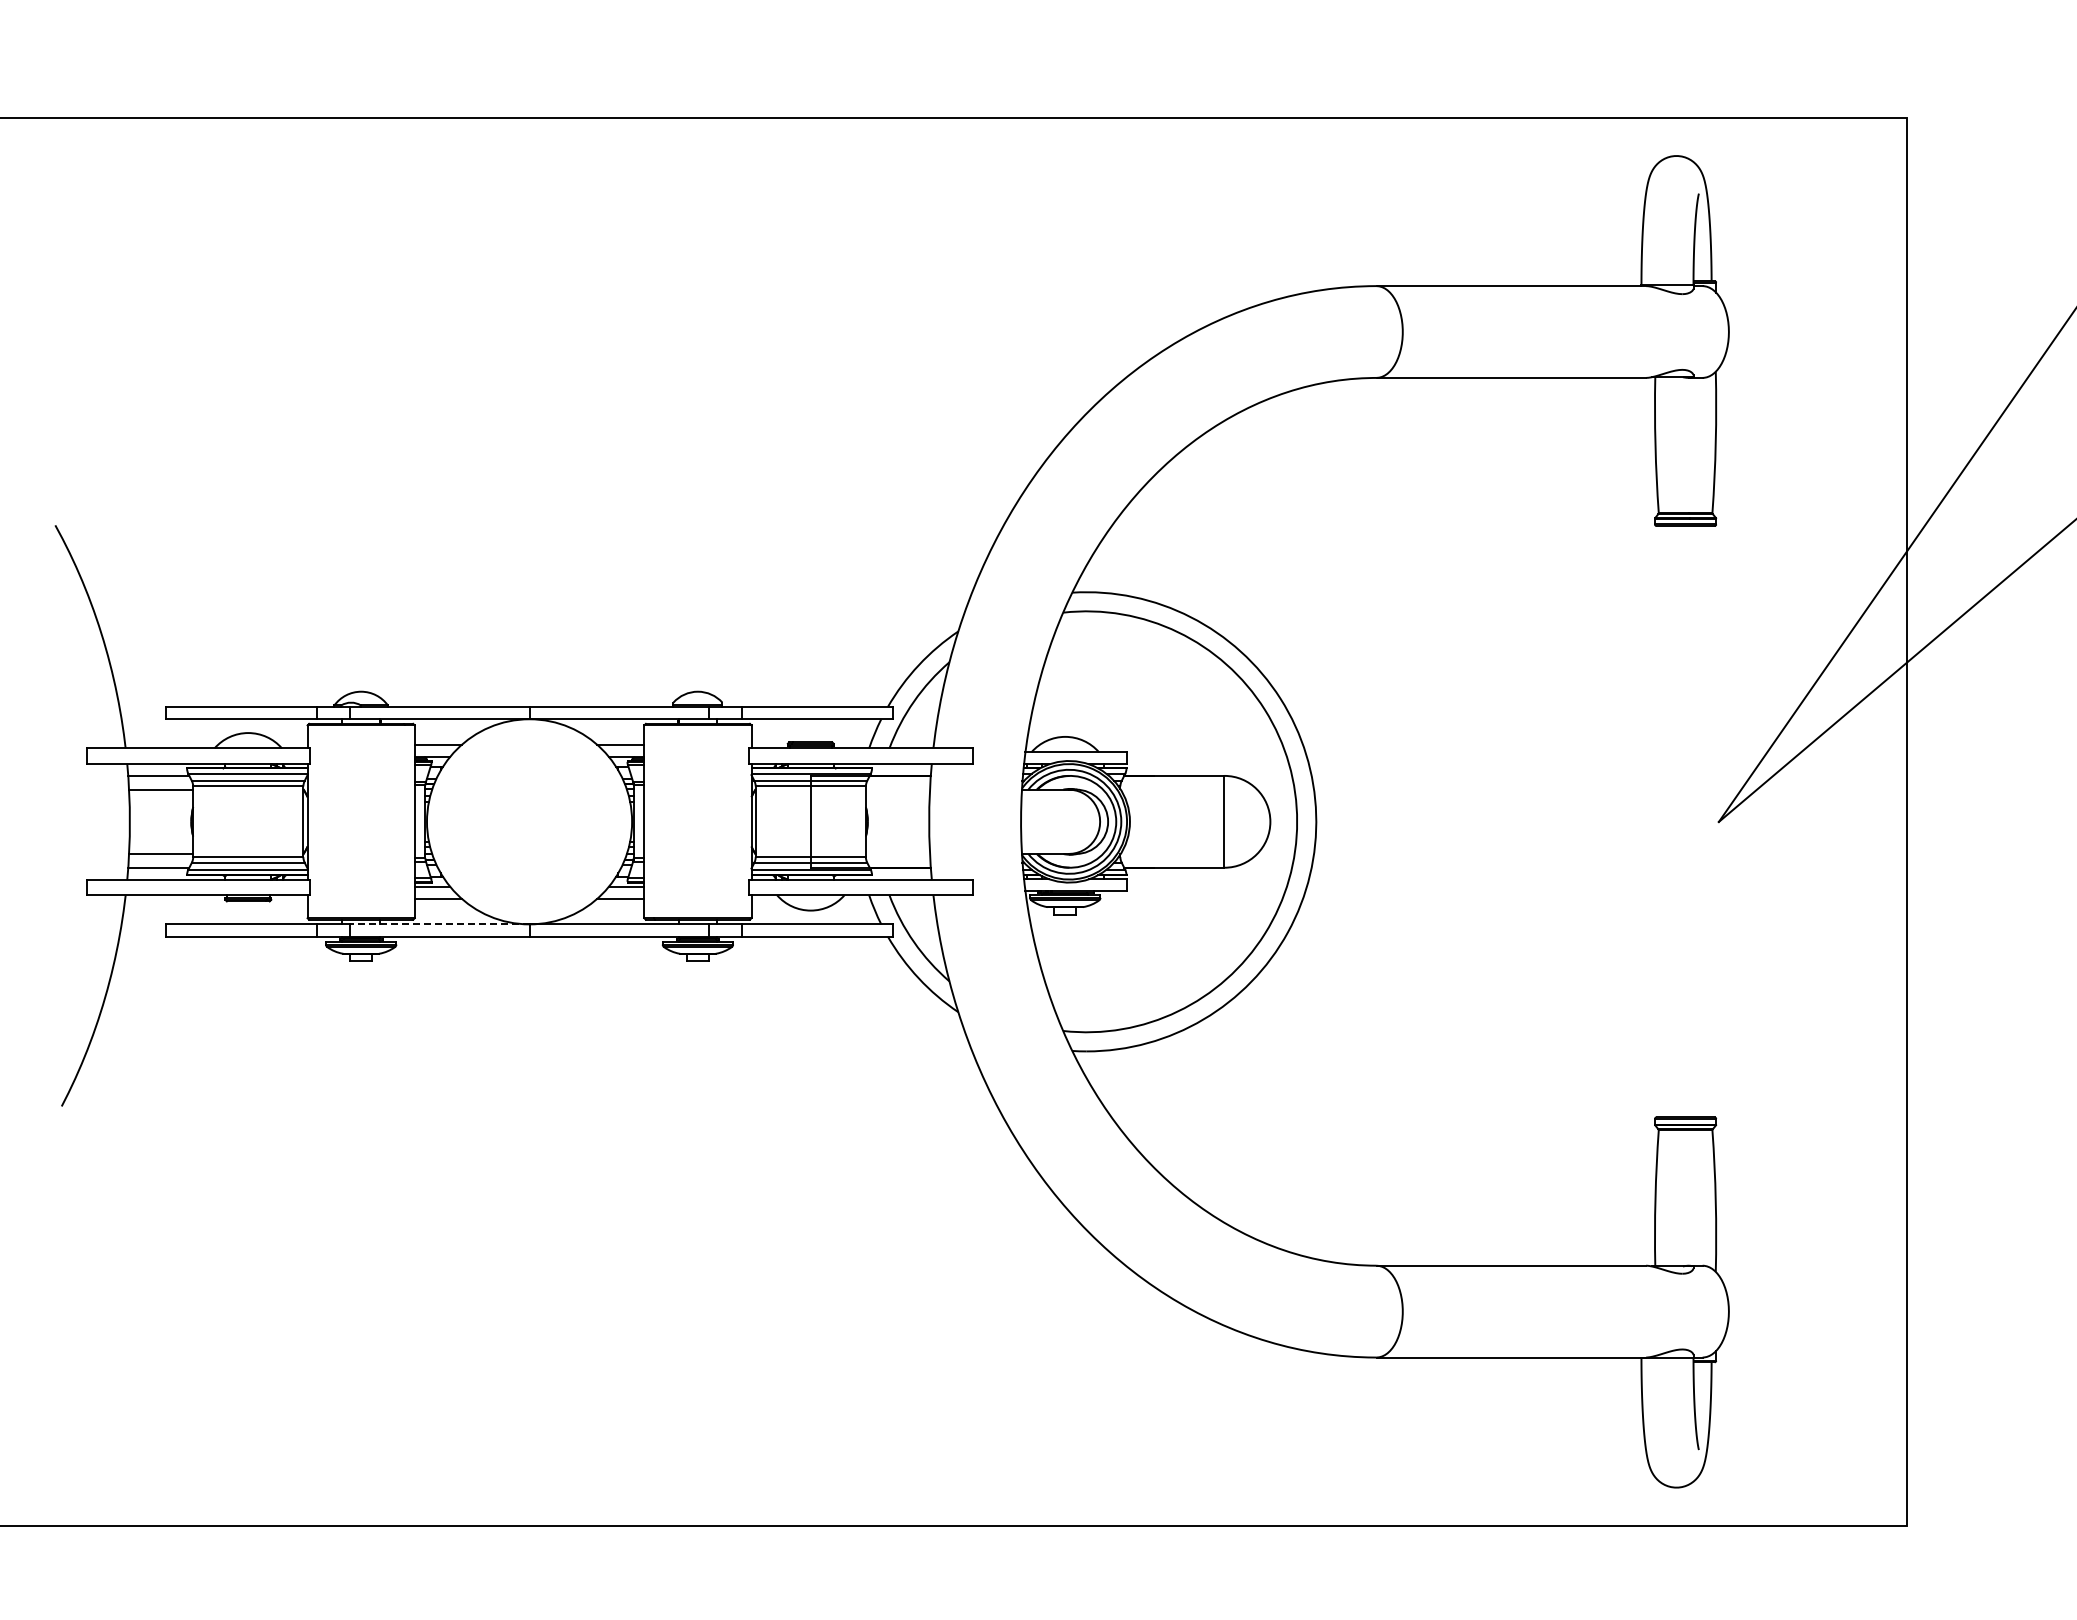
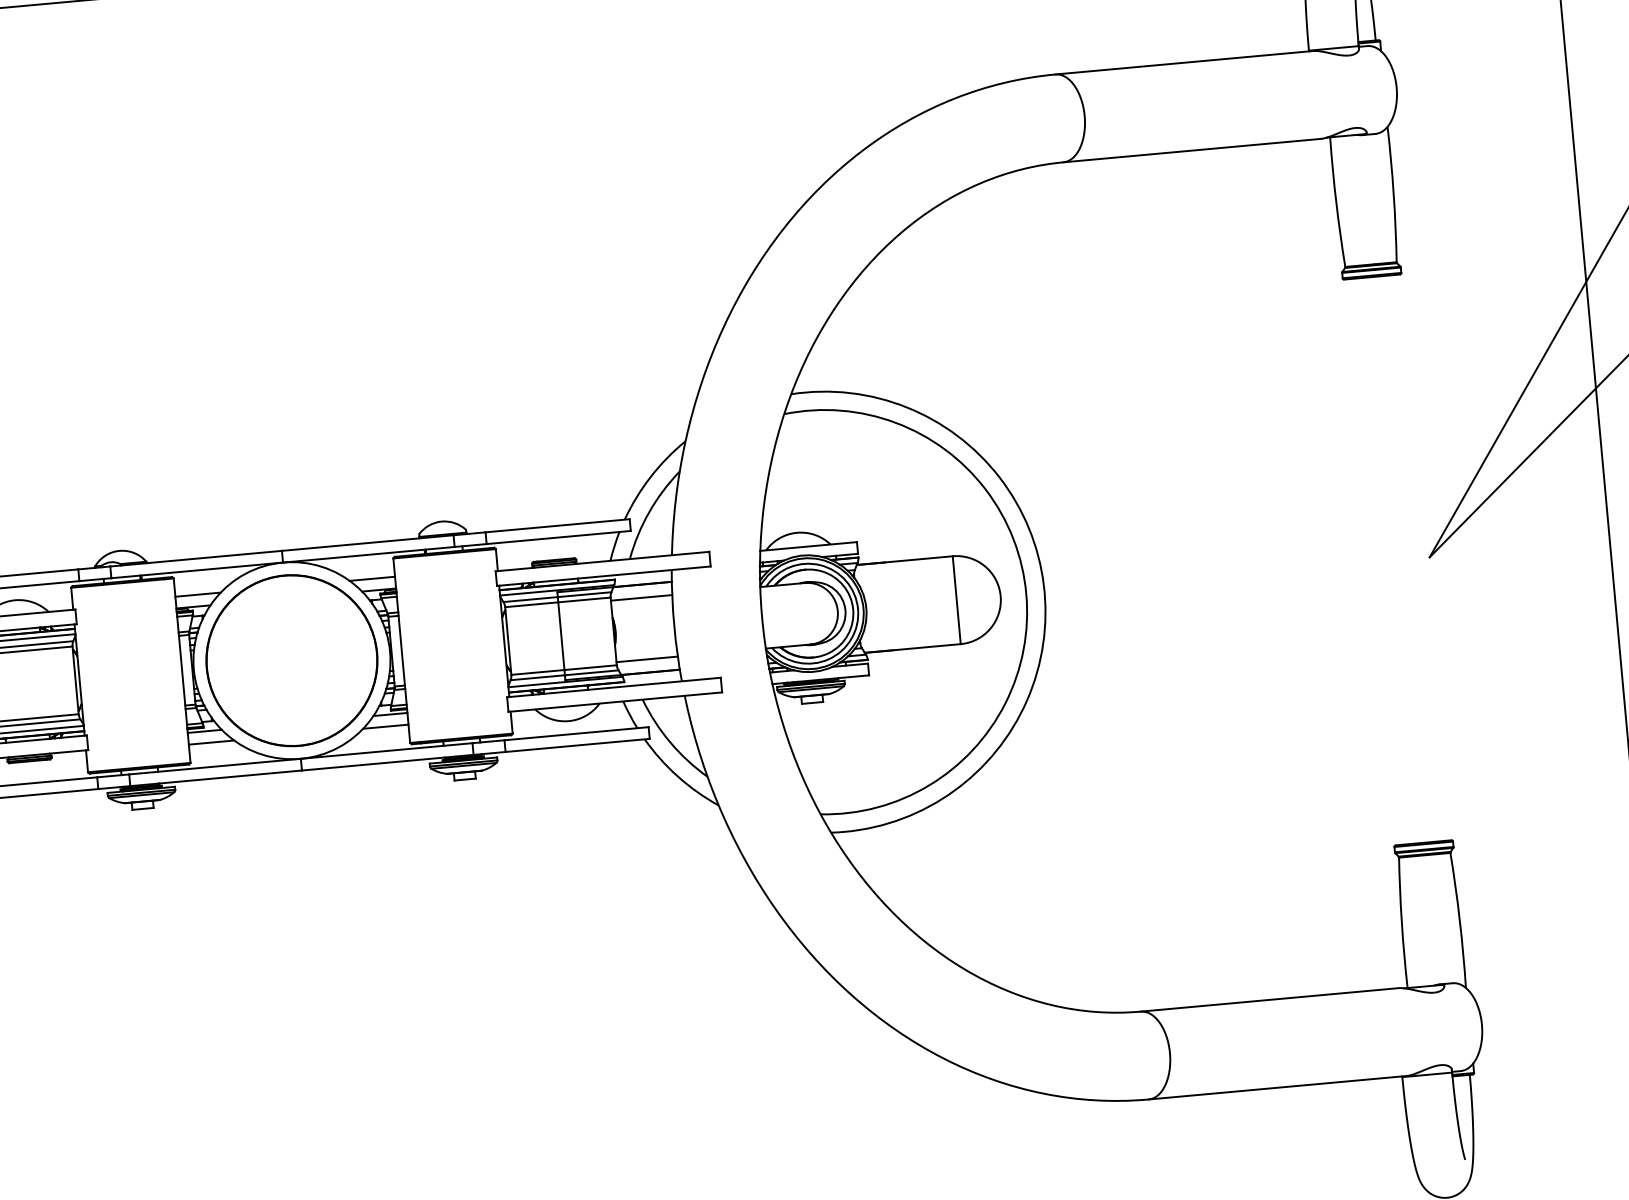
line: (897, 789) -> (641, 597), added
circle: (529, 821) -> (291, 660), added
line: (897, 853) -> (646, 658), added
line: (439, 924) -> (214, 766), dashed -> solid

